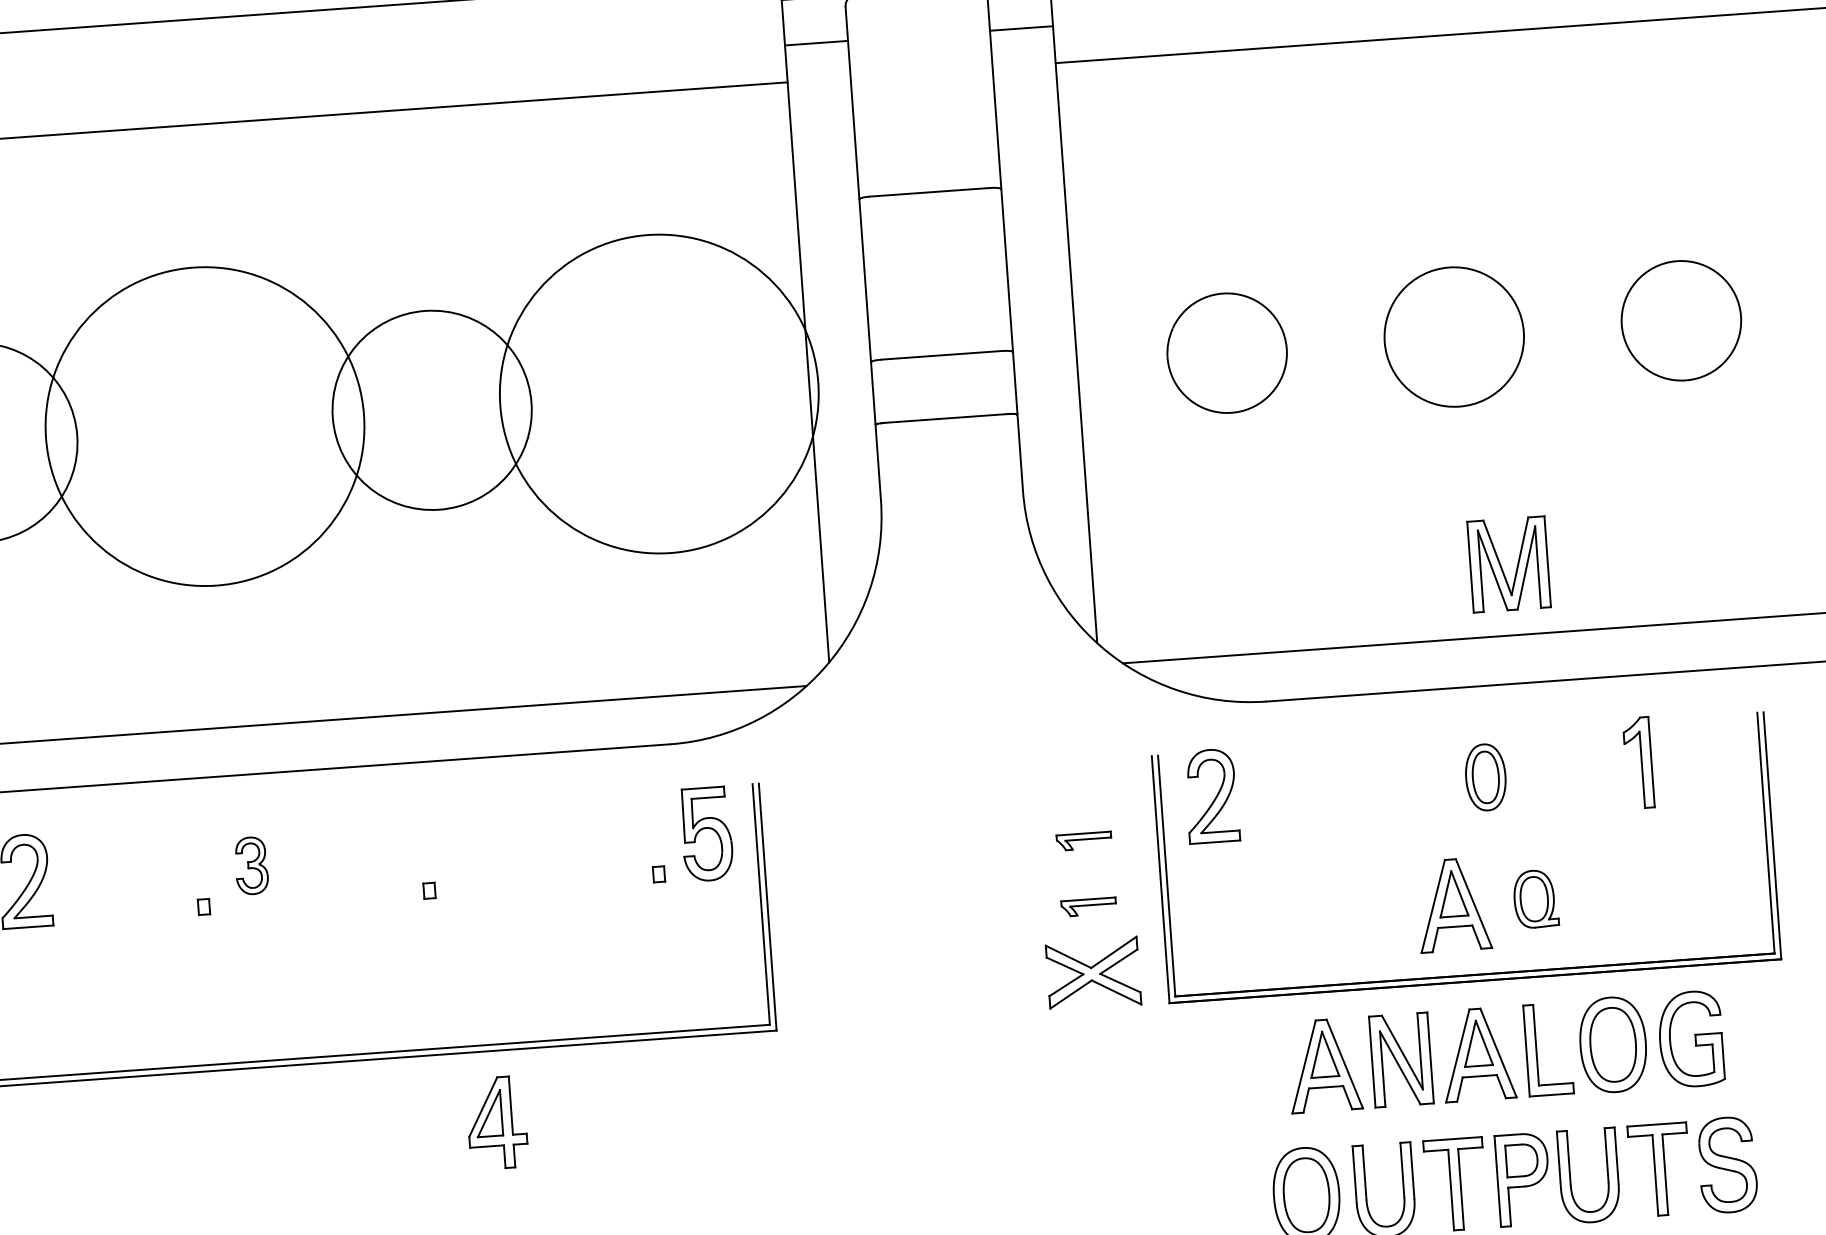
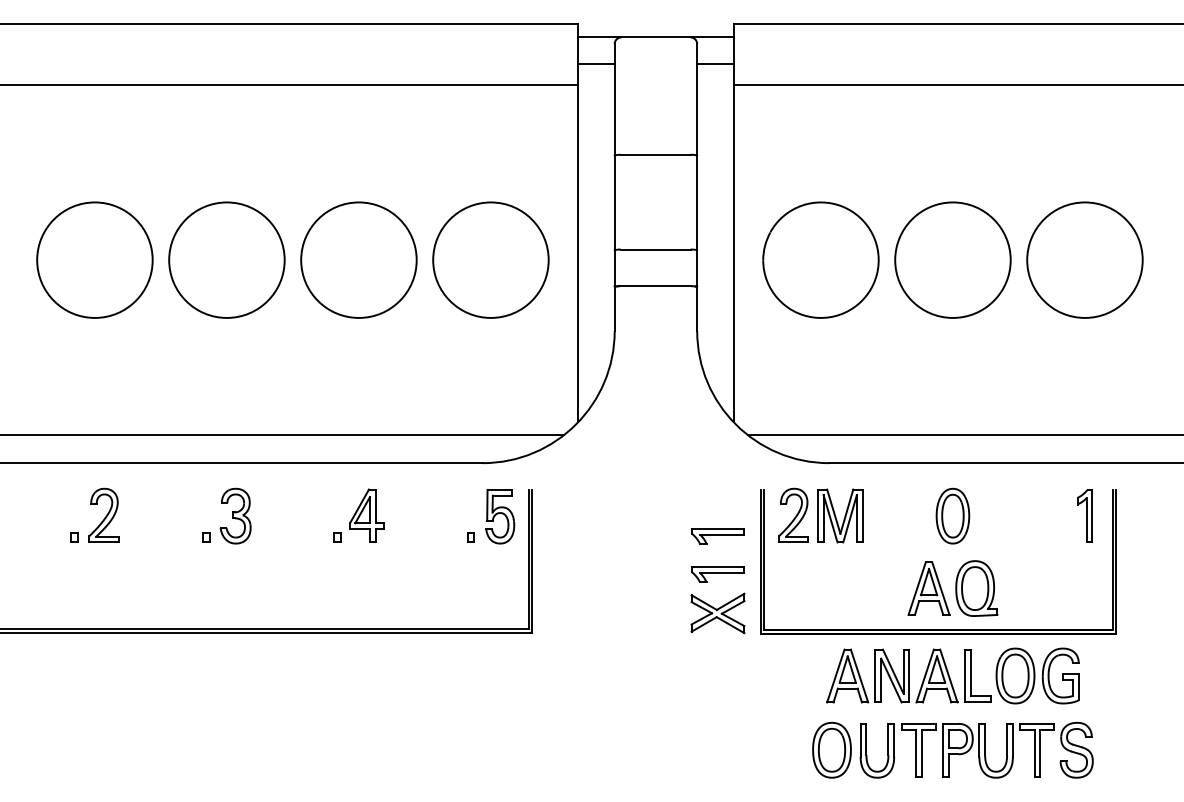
circle: (1680, 319) -> (1084, 259), size x1.67
circle: (1453, 335) -> (952, 259), size x1.43
part: (1226, 352) -> (820, 259), size x1.67
circle: (658, 392) -> (490, 259), size x0.62
circle: (204, 425) -> (226, 259), size x0.62
part: (1509, 563) -> (840, 515), moved
part: (1637, 761) -> (1084, 515), moved
part: (1484, 776) -> (952, 515), size x1.43
part: (1083, 841) -> (717, 536), size x1.67
part: (251, 864) -> (235, 515), size x1.67
part: (1535, 899) -> (976, 588), size x1.67
part: (1087, 906) -> (717, 574), size x1.67
part: (496, 1122) -> (366, 515), moved

